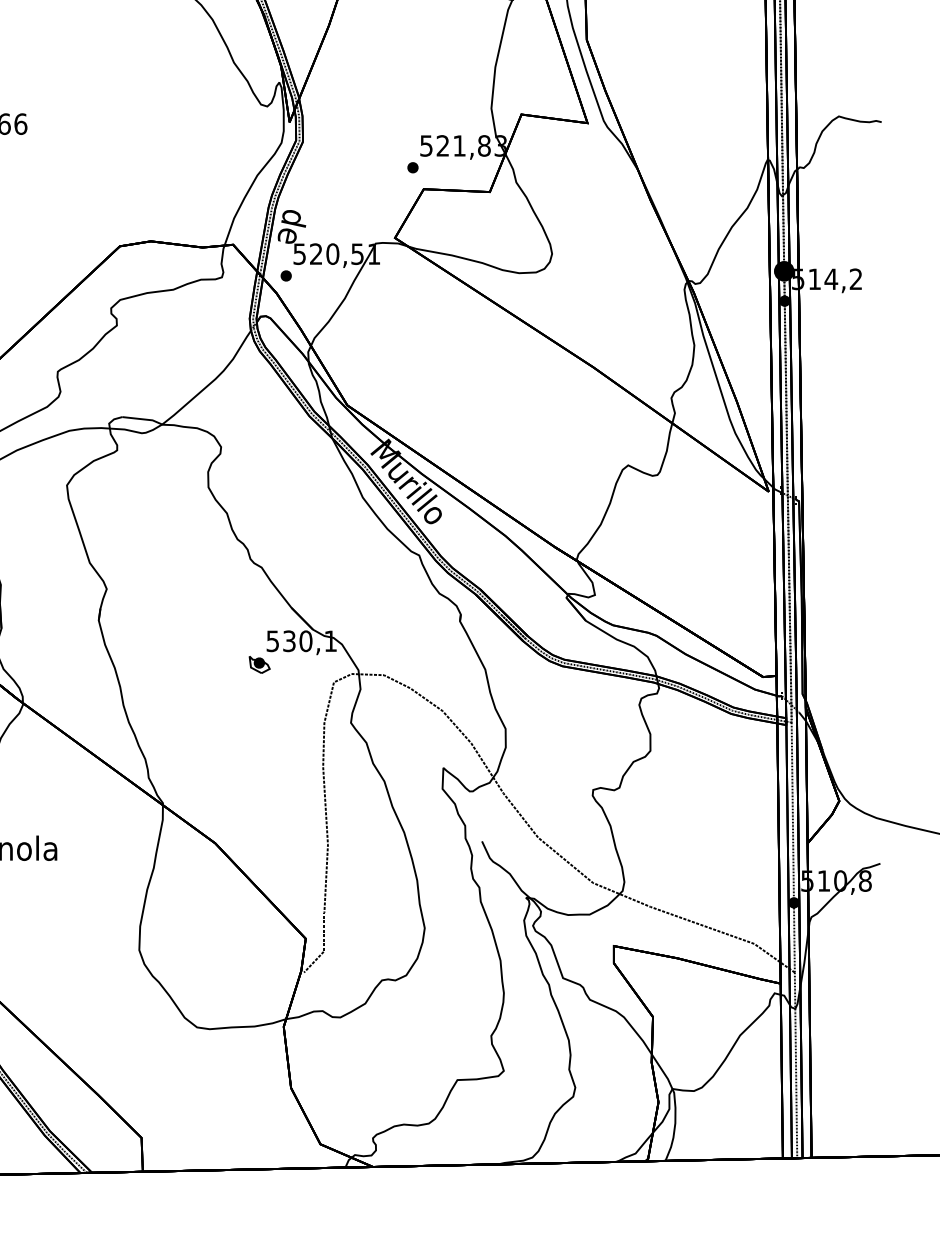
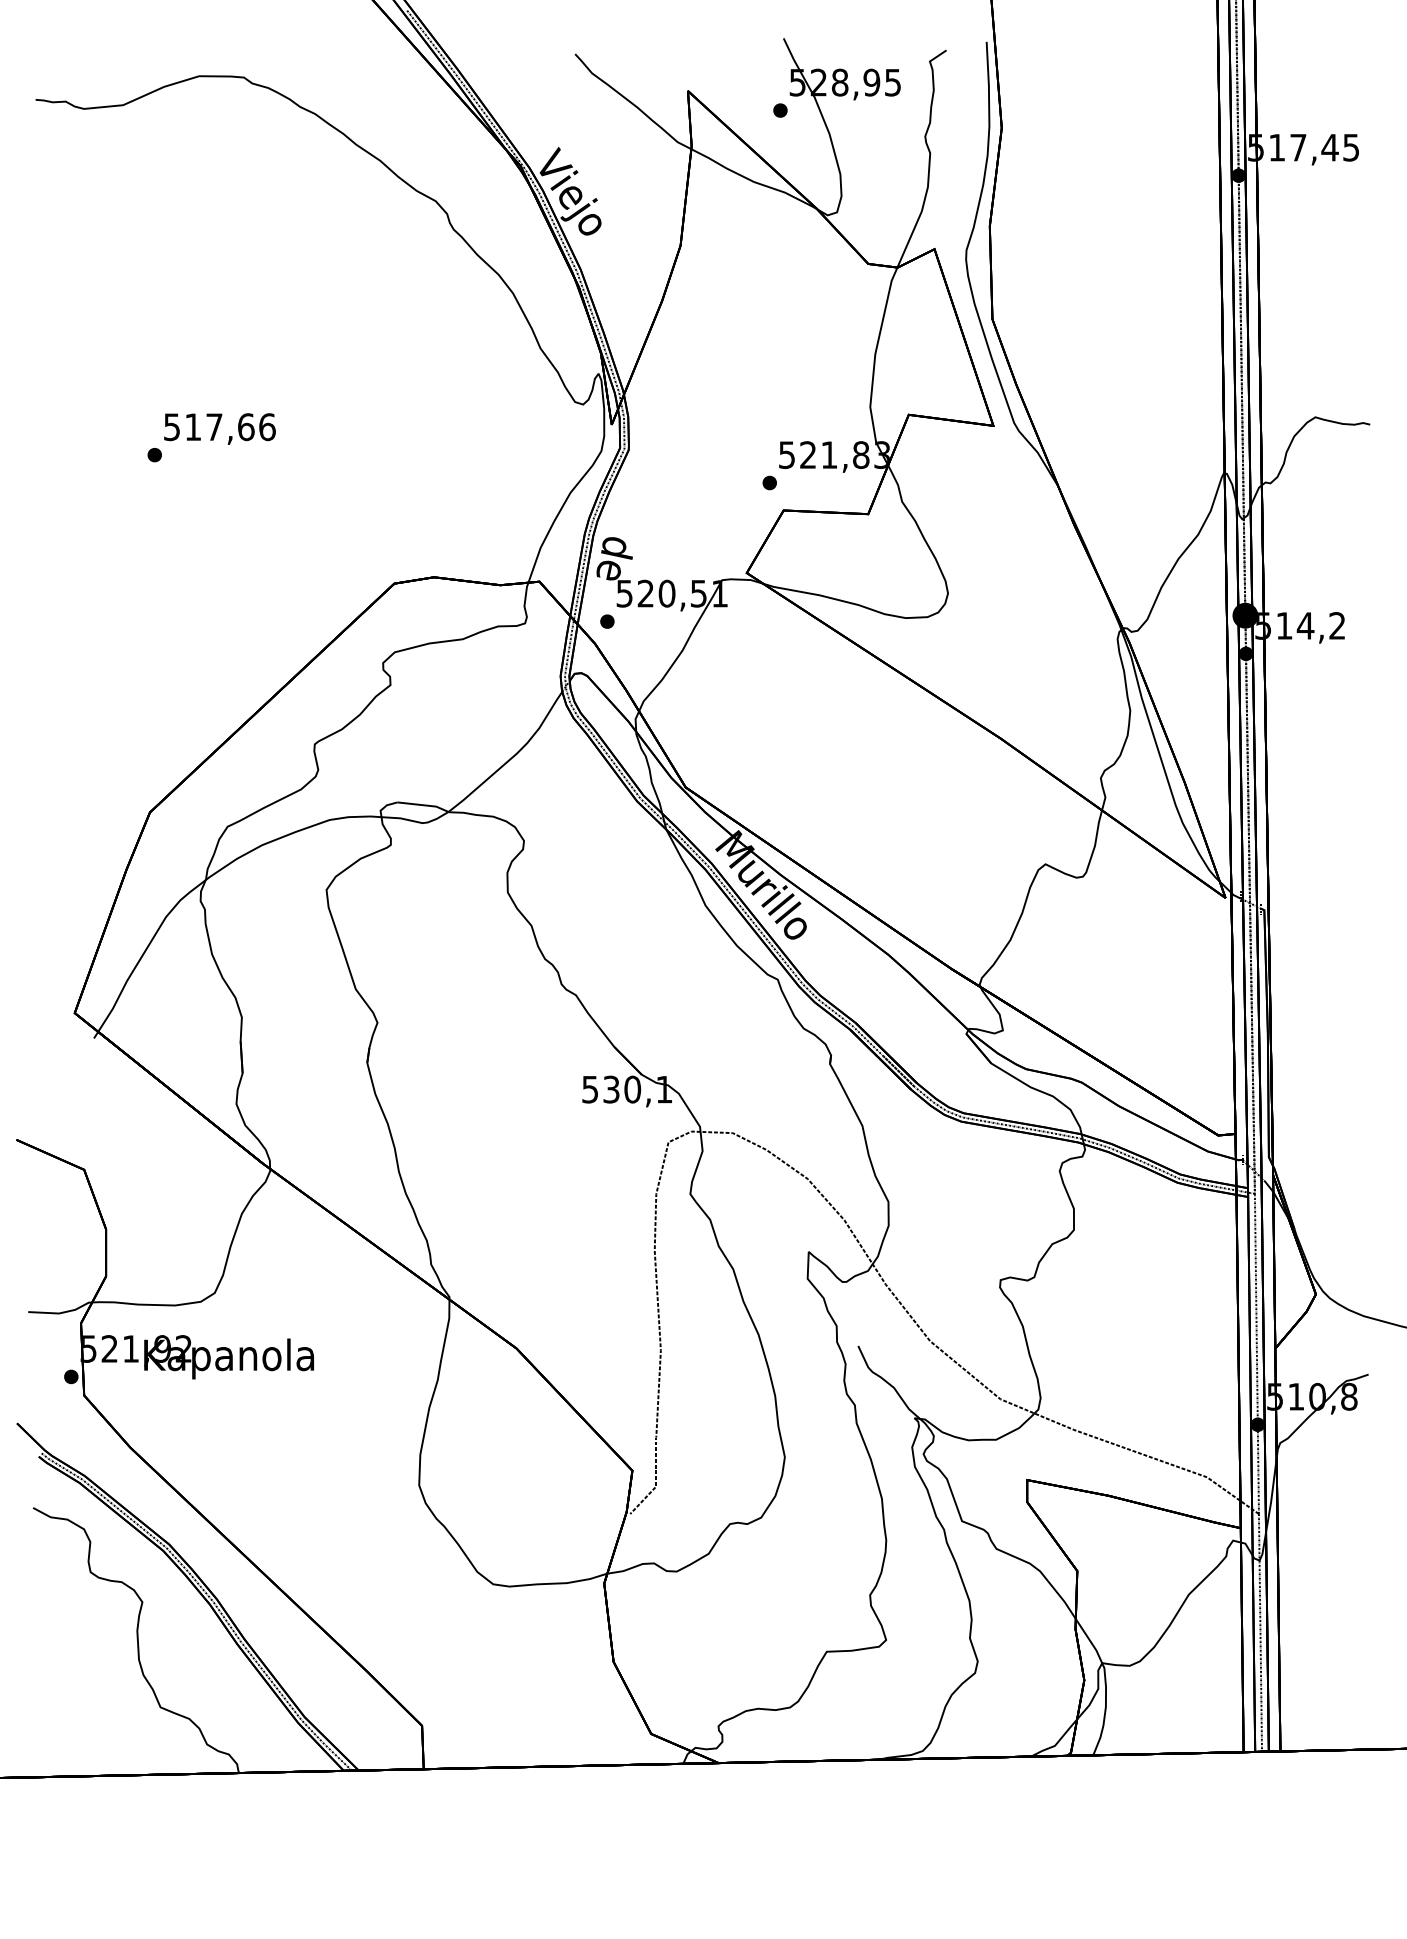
part: (259, 664) -> (573, 1119), removed

